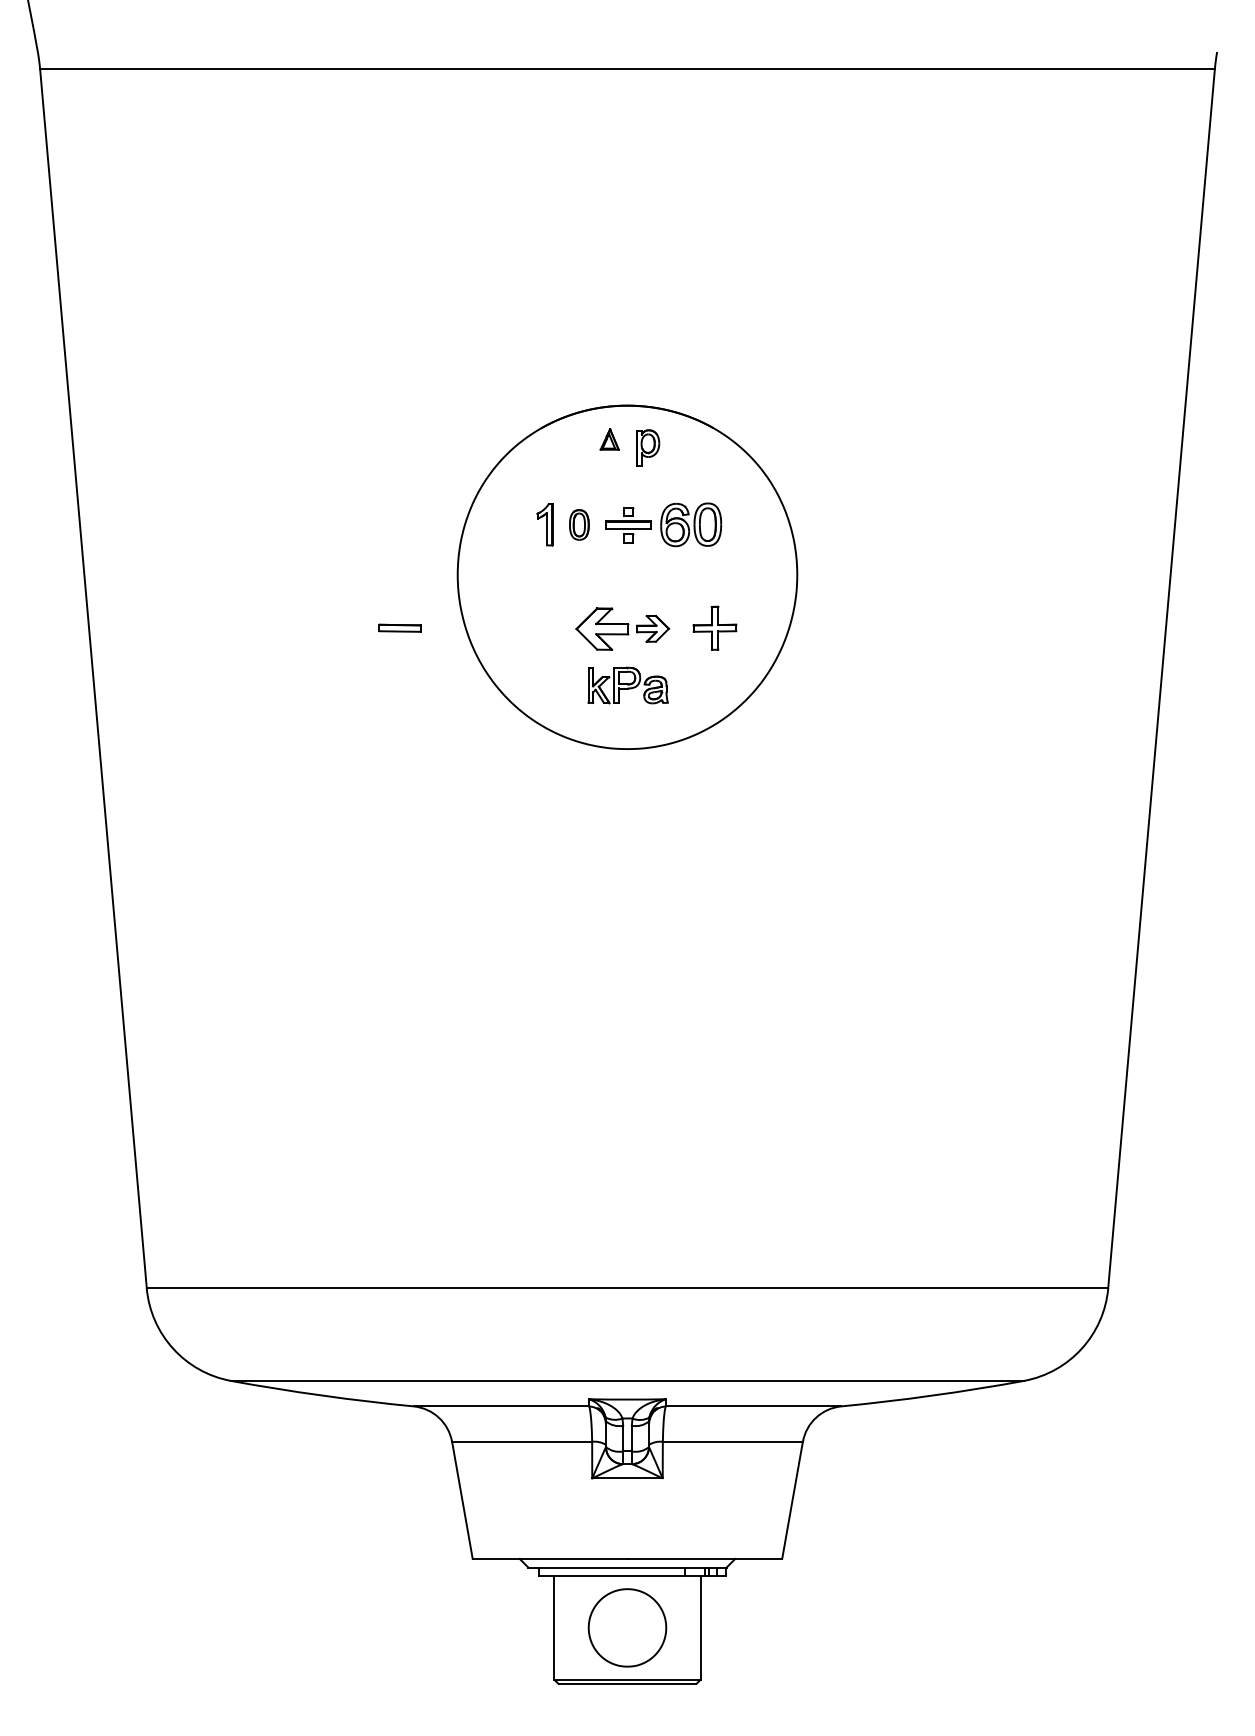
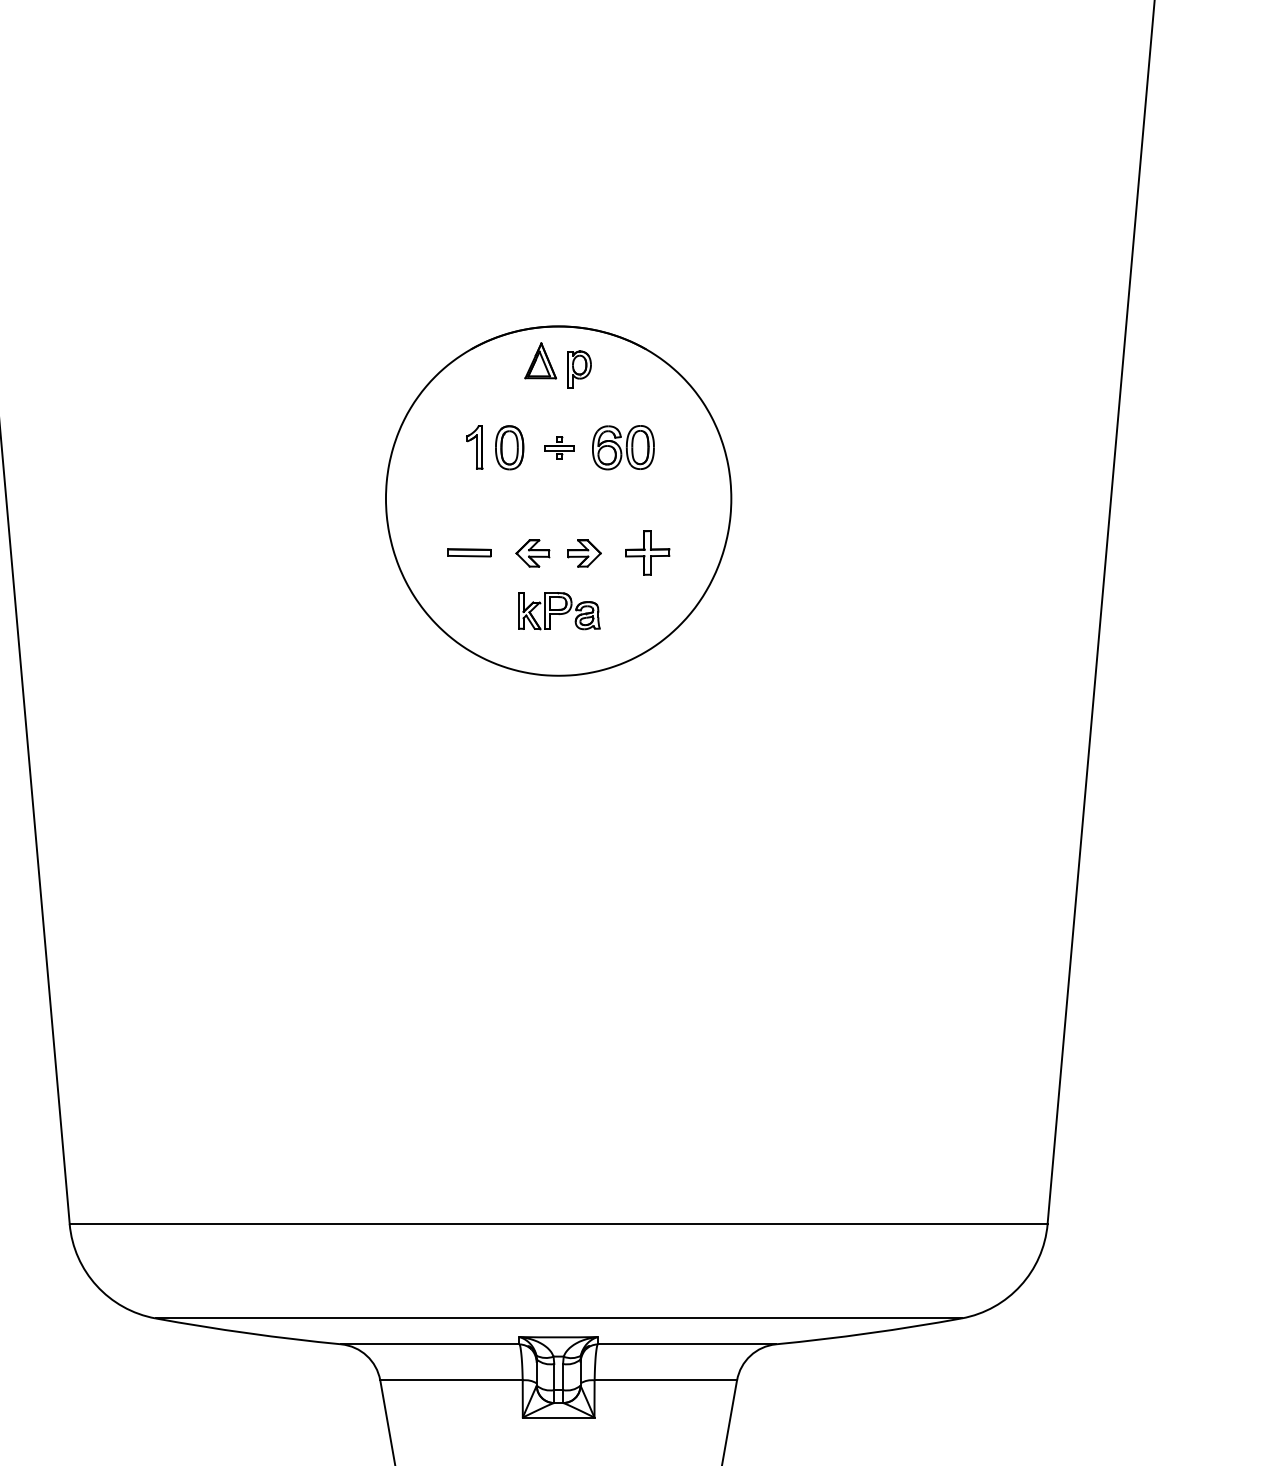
part: (609, 439) -> (540, 360), size x1.67
part: (579, 524) -> (509, 447), size x1.43
part: (627, 524) -> (558, 447), size x0.62
part: (399, 627) -> (469, 552), moved
part: (601, 628) -> (532, 553), size x0.62

